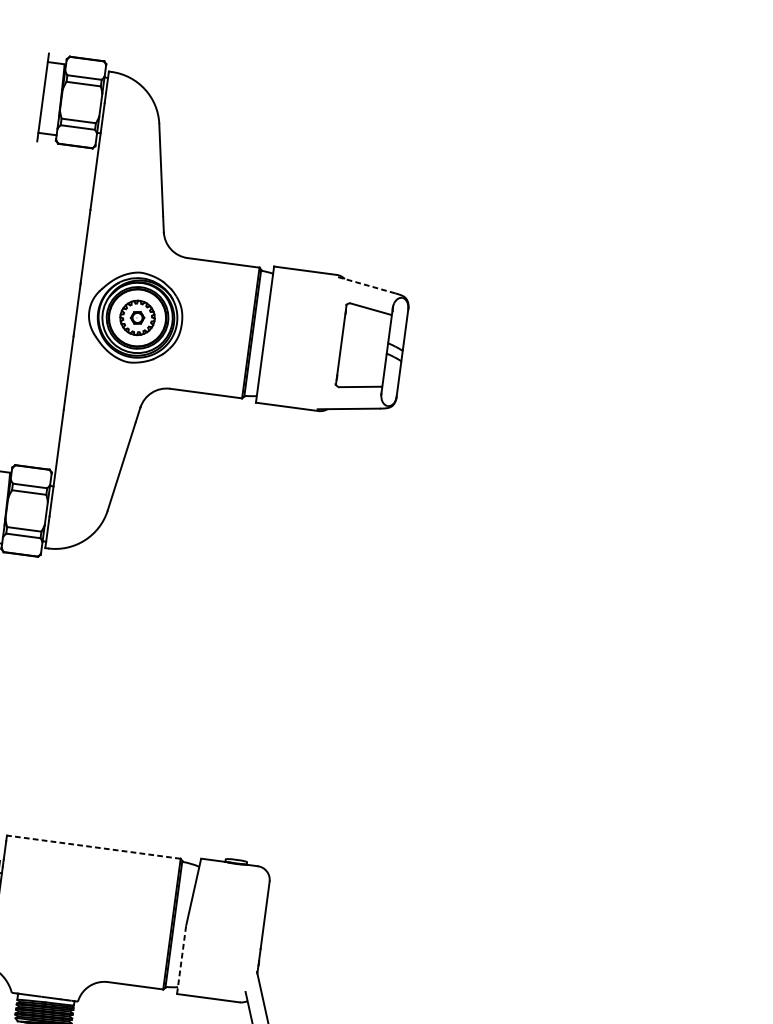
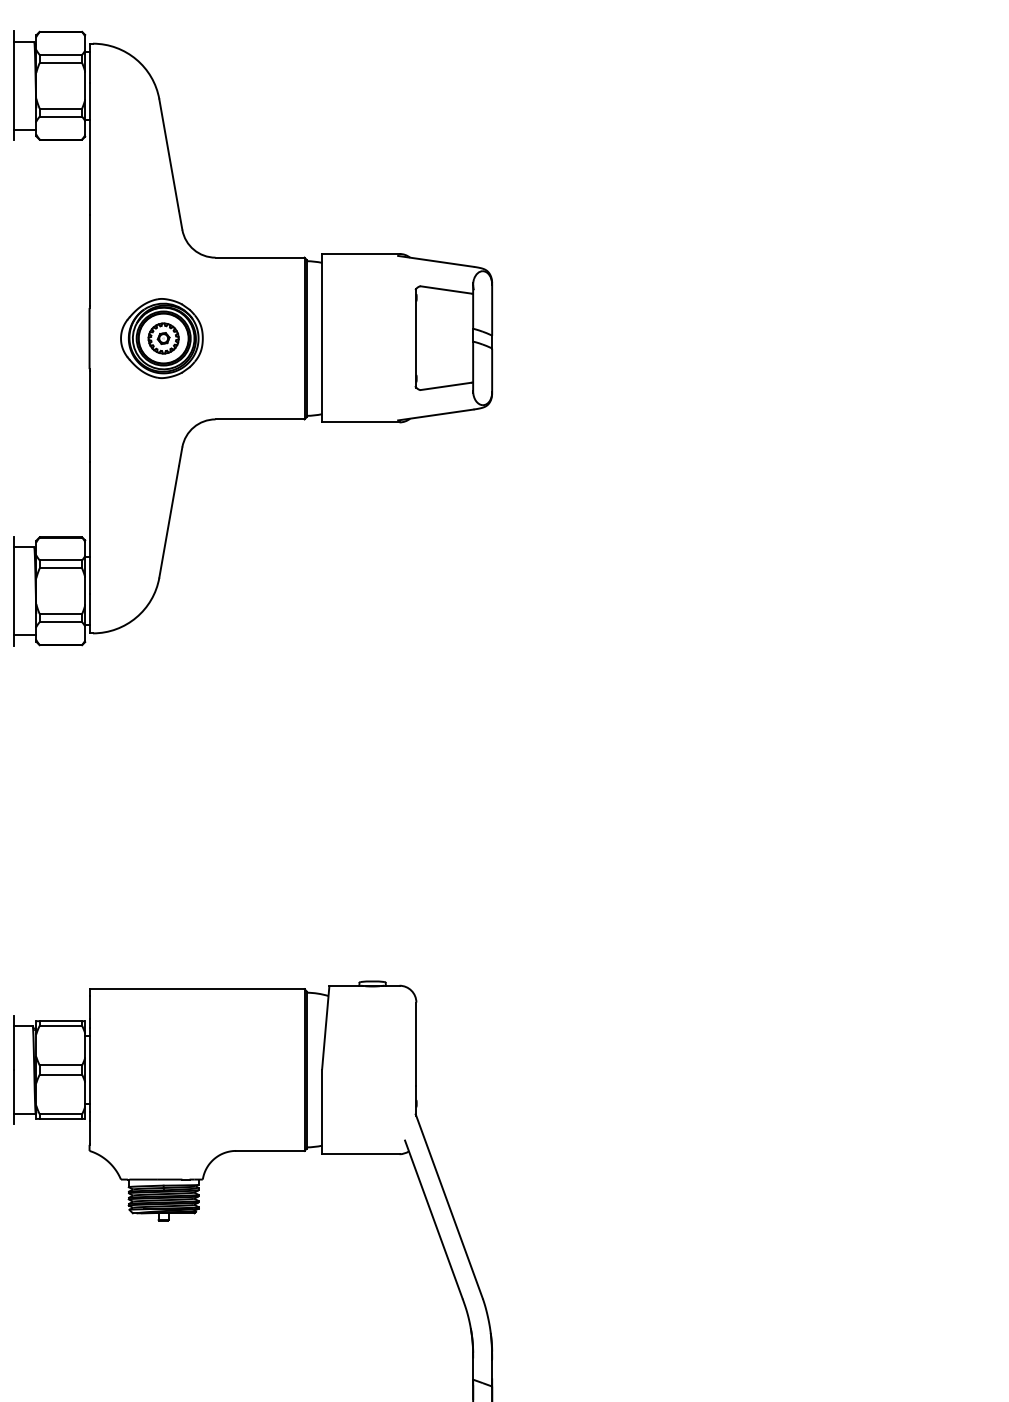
line: (364, 284) -> (435, 261), dashed -> solid
part: (135, 317) -> (161, 338), size x0.71
line: (93, 847) -> (196, 989), dashed -> solid
line: (182, 959) -> (322, 1111), dashed -> solid

